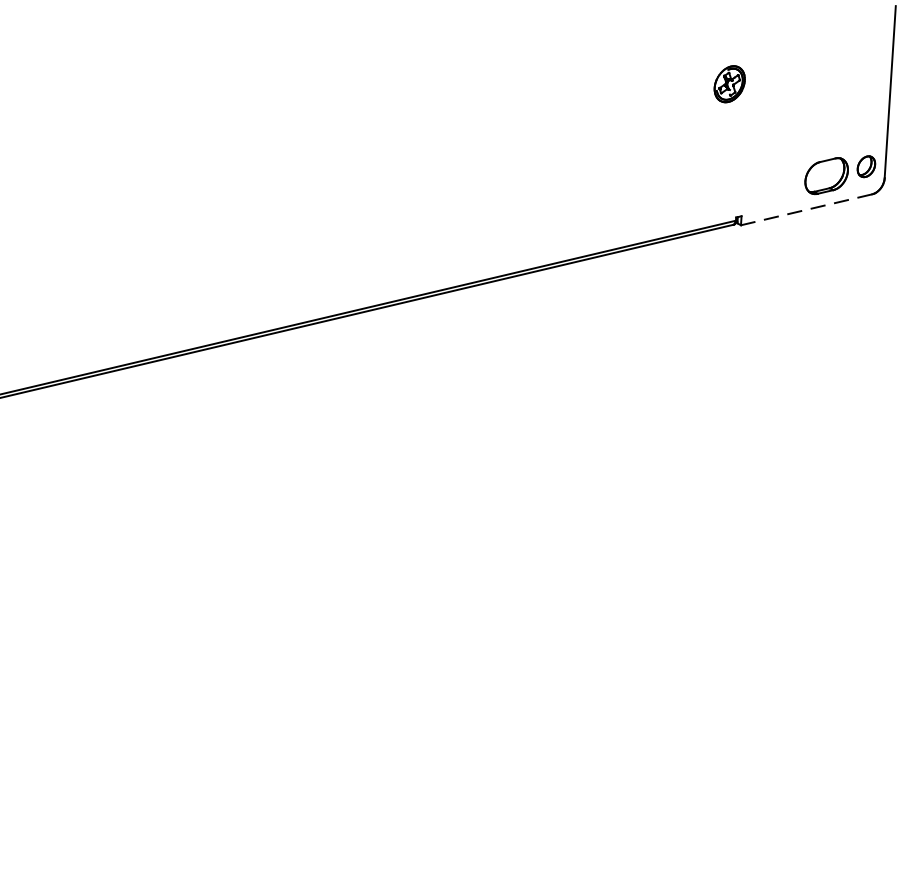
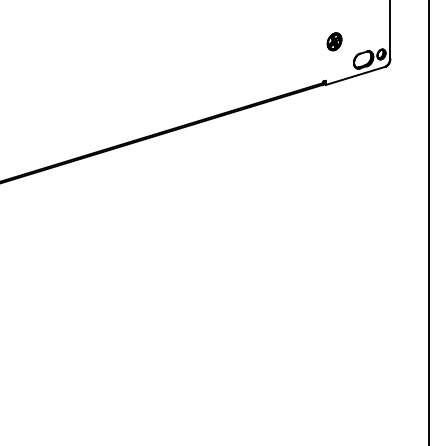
part: (729, 83) -> (334, 41), moved
line: (806, 208) -> (355, 75), dashed -> solid

